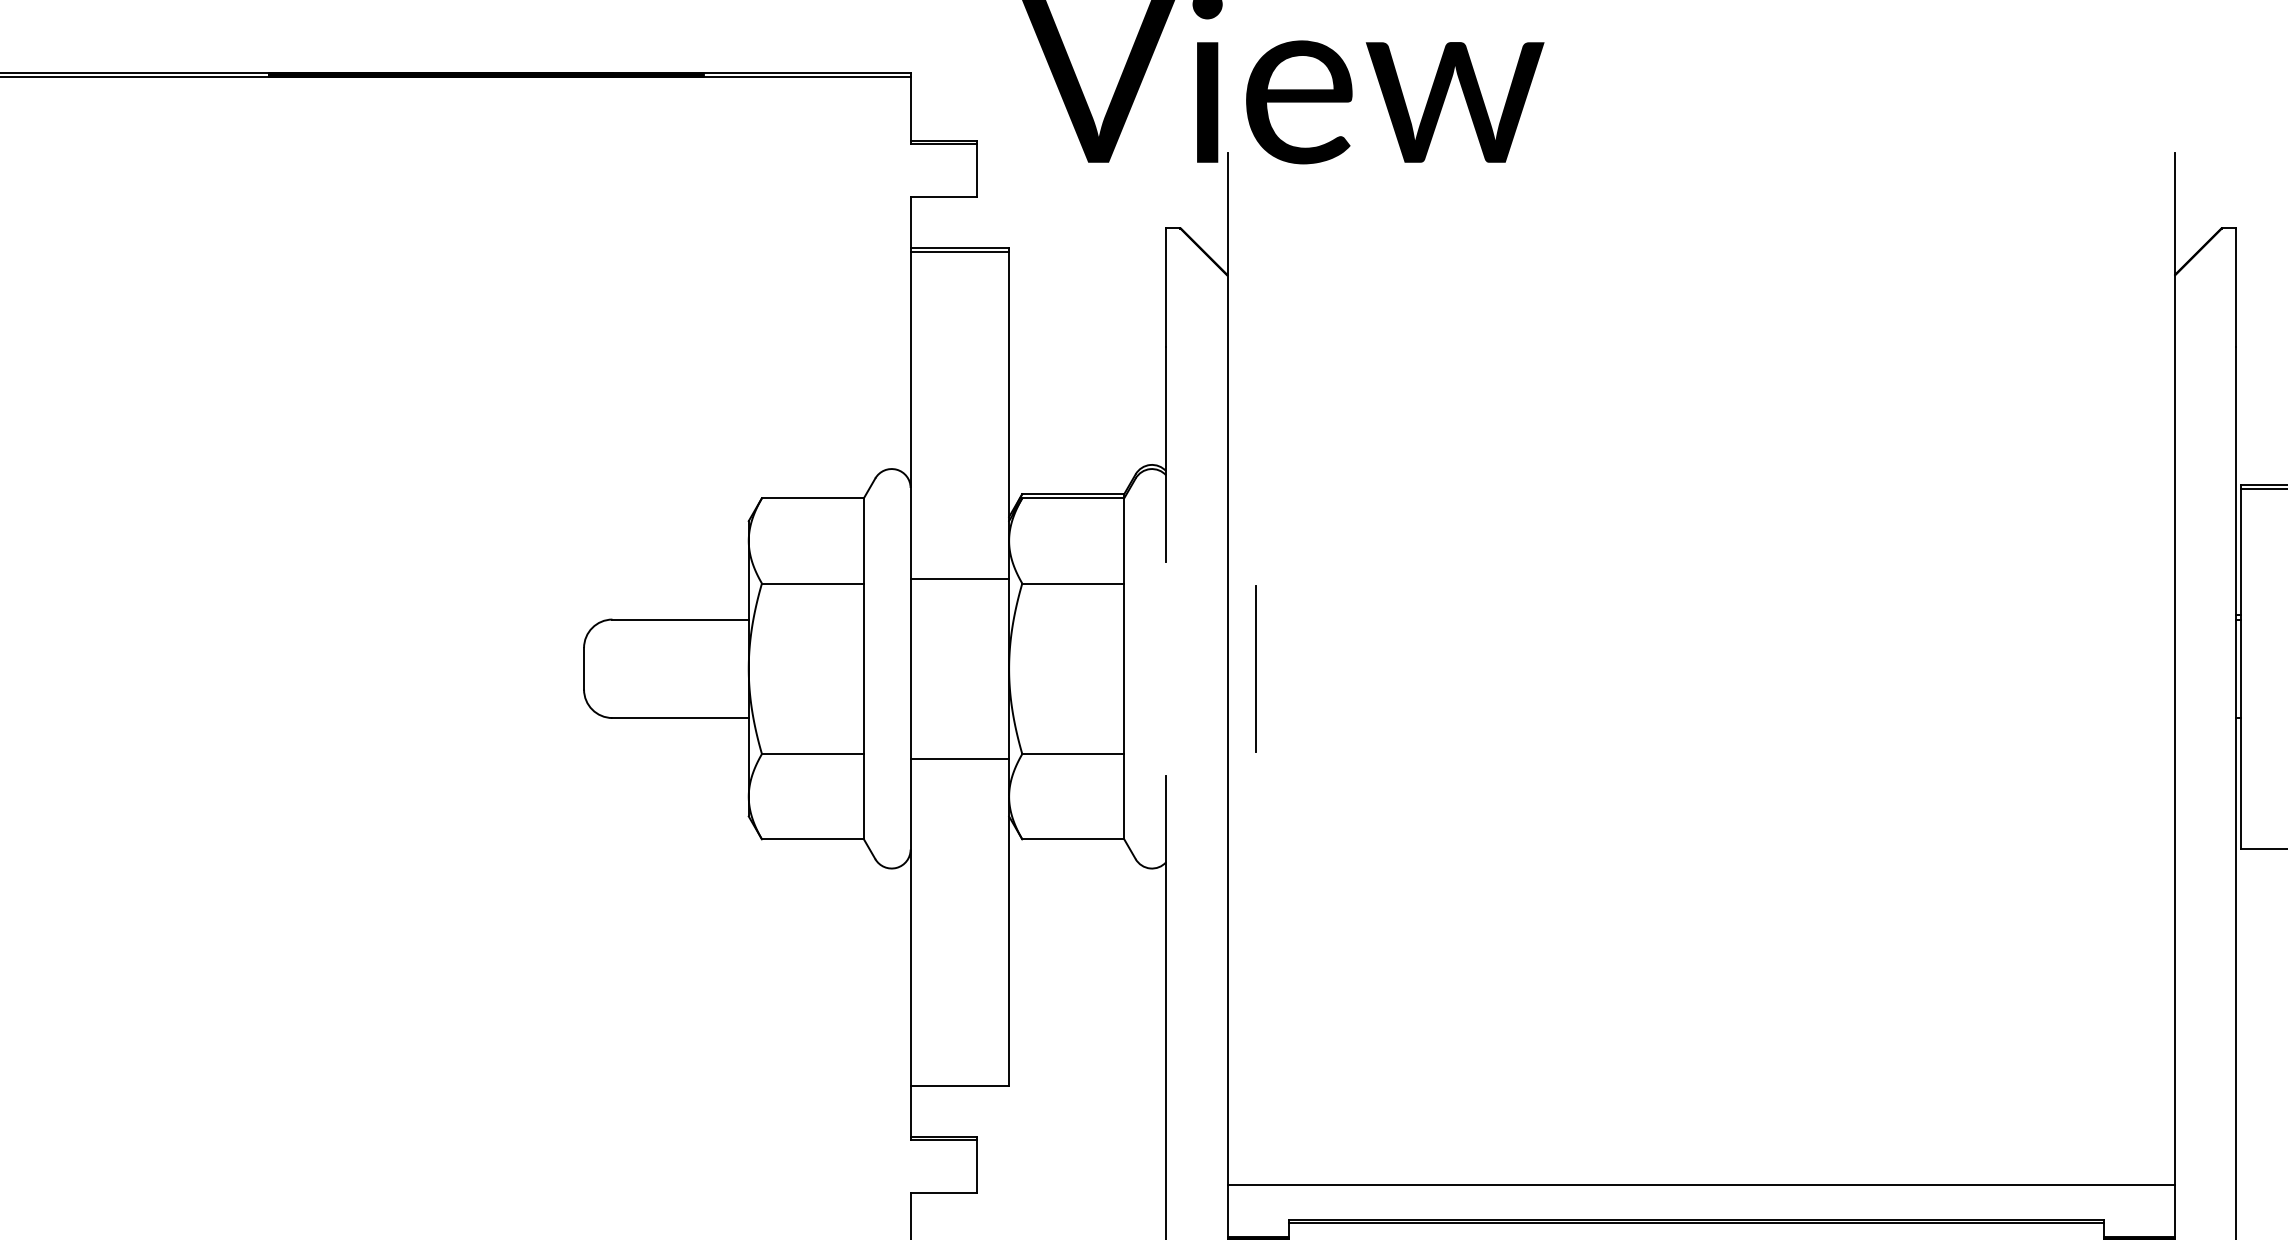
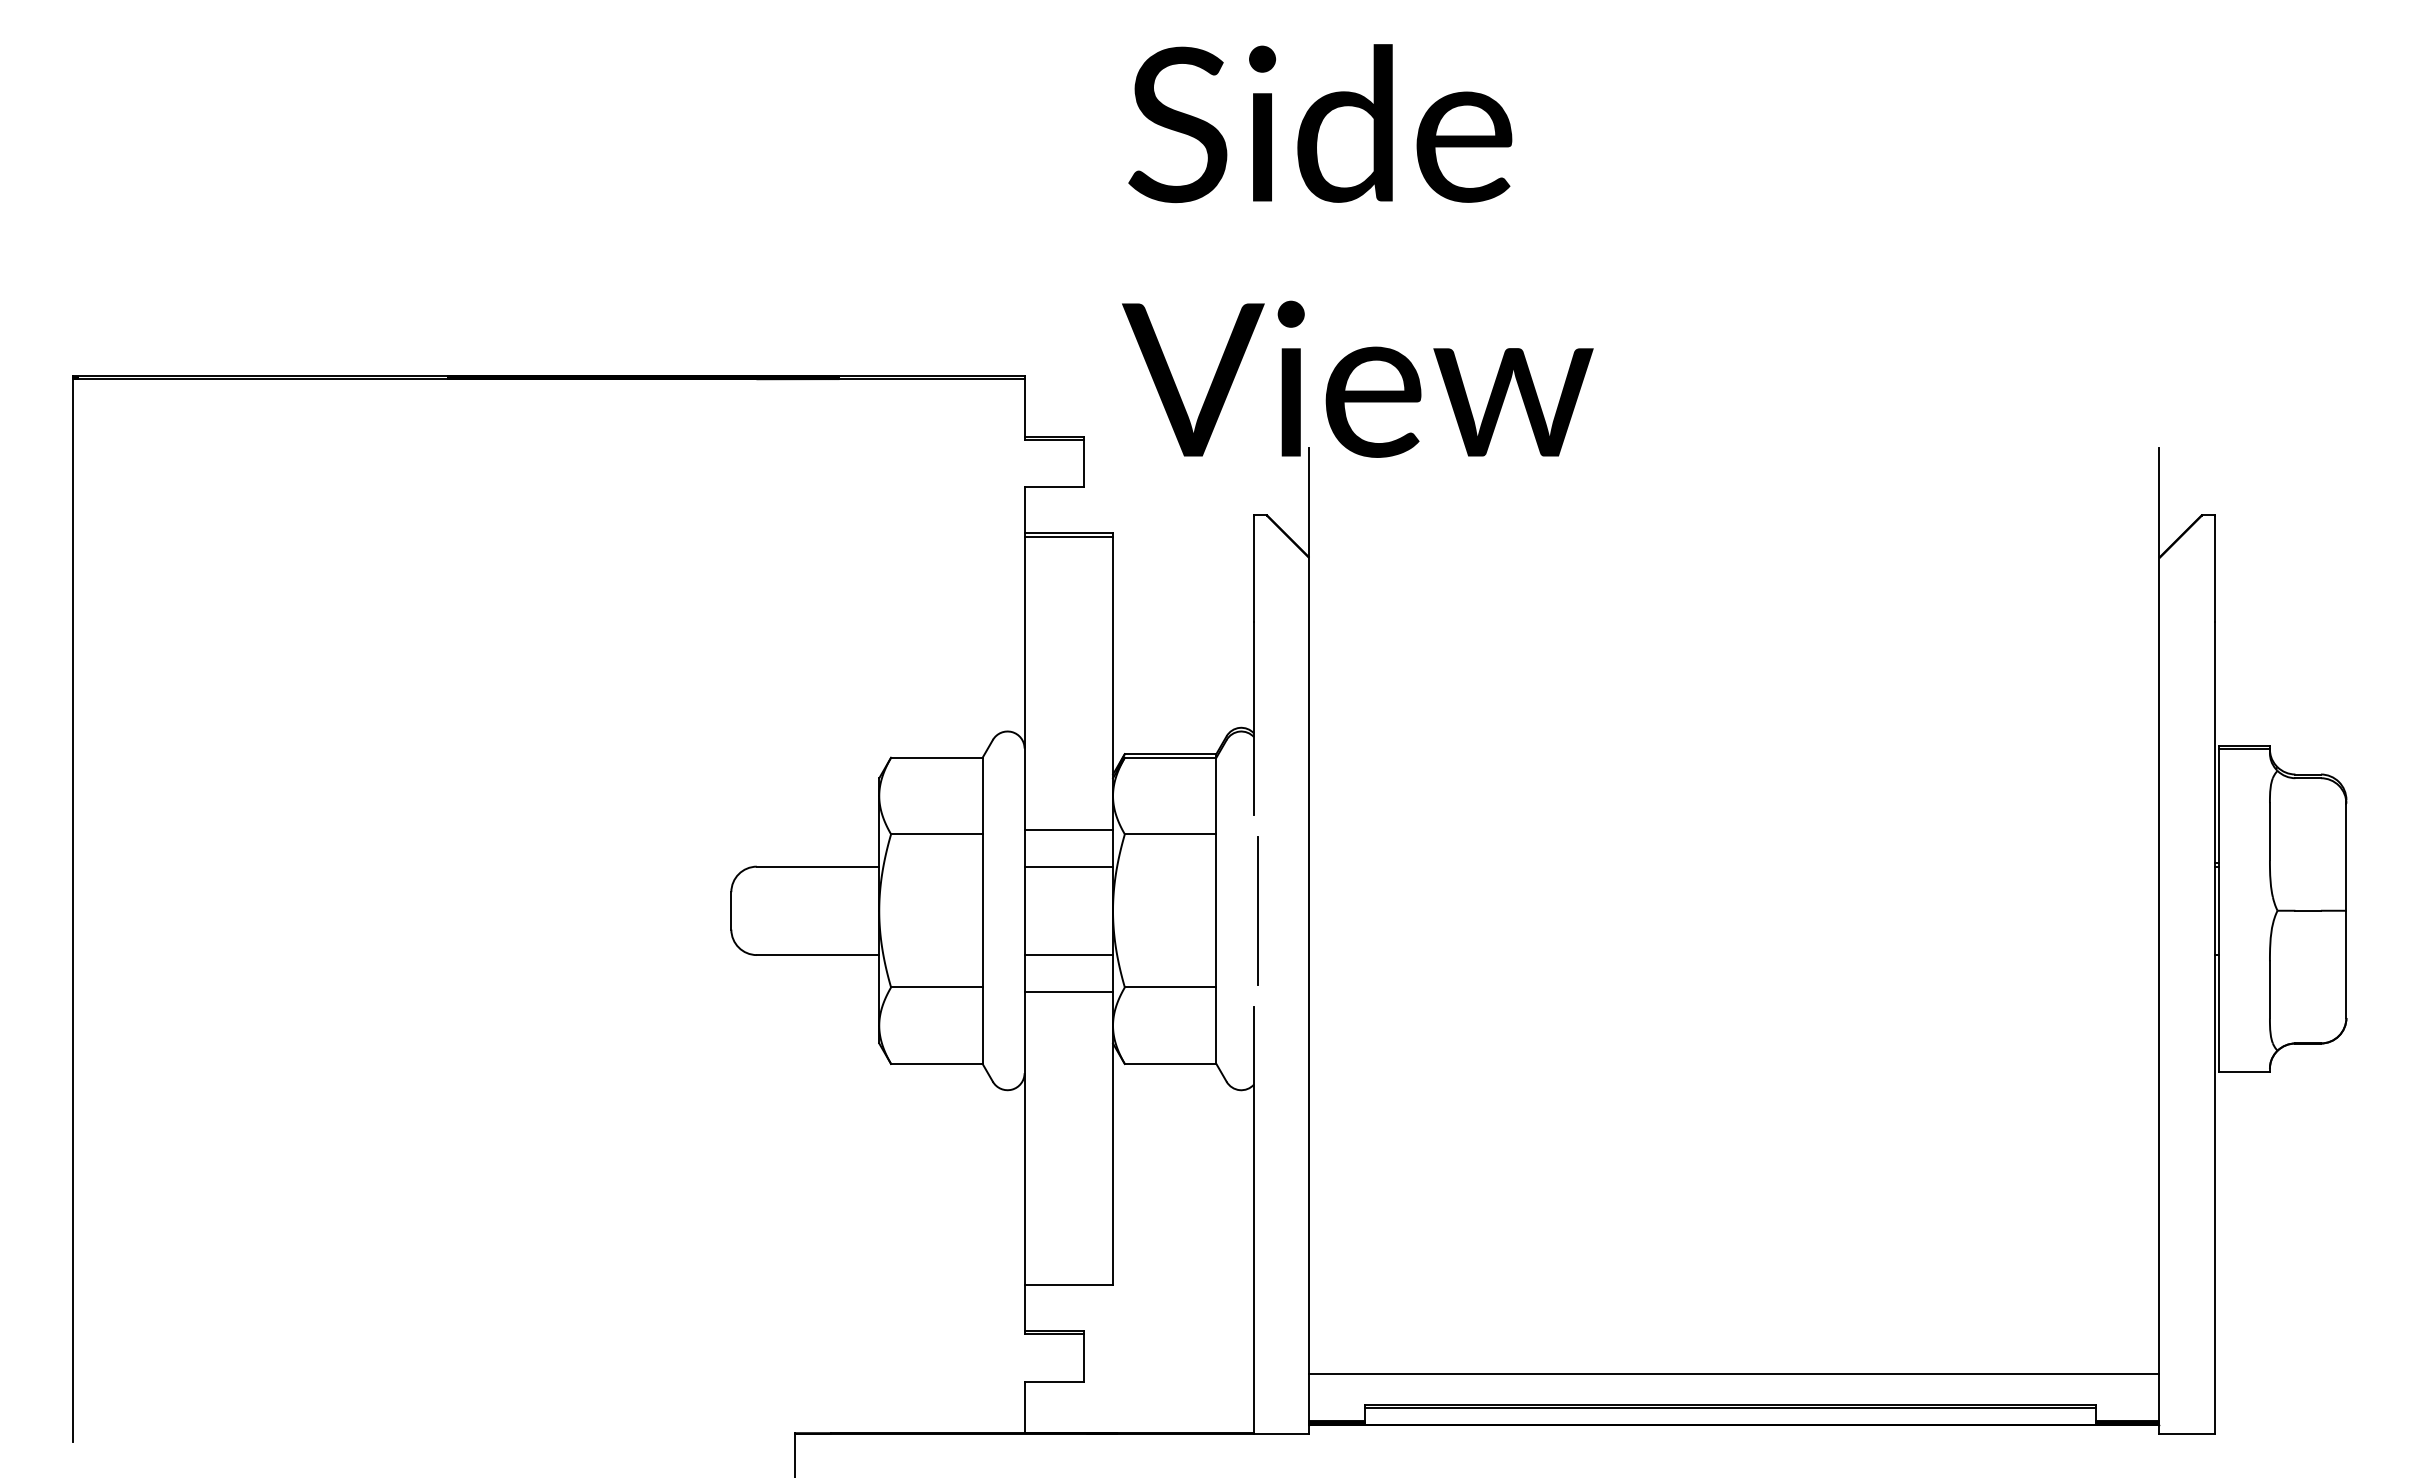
line: (959, 619) -> (1068, 866), added
line: (1254, 668) -> (1257, 910), moved
line: (959, 718) -> (1068, 955), added

